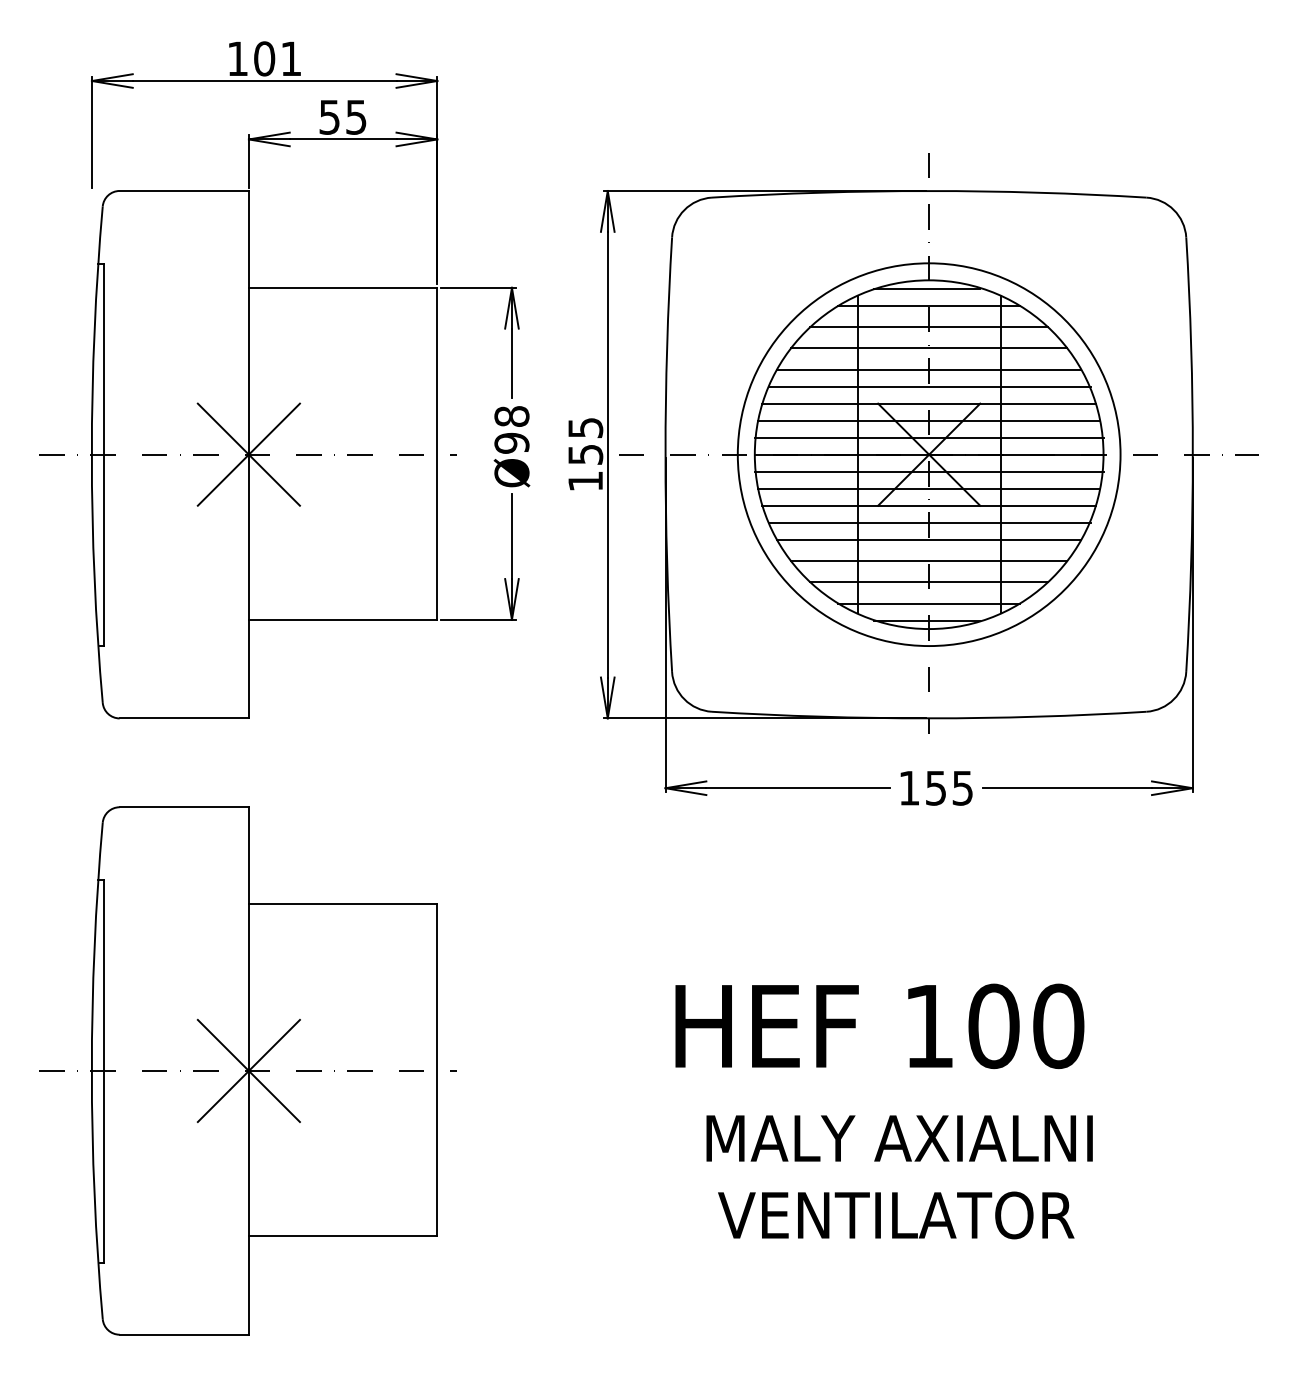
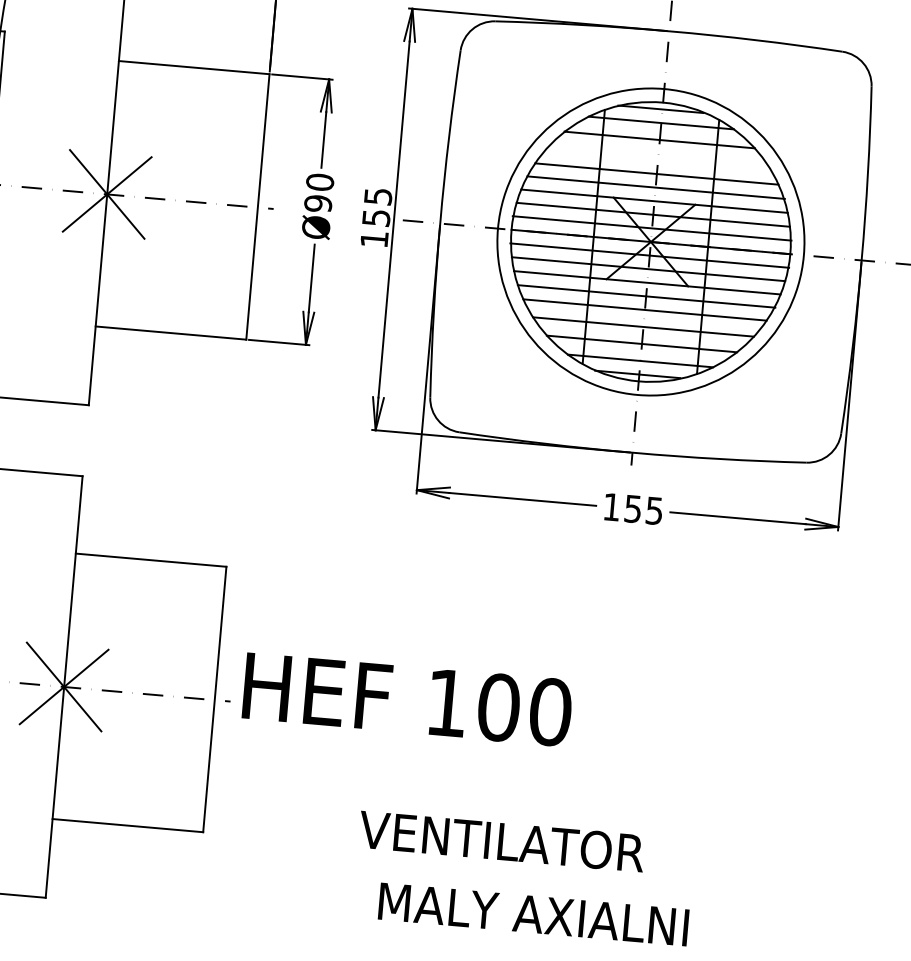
line: (928, 348) -> (657, 157), removed
text: (511, 416) -> (319, 182), 98 -> 90
text: (879, 1026) -> (407, 699), moved
text: (899, 1138) -> (533, 914), moved
text: (896, 1215) -> (502, 841), moved

